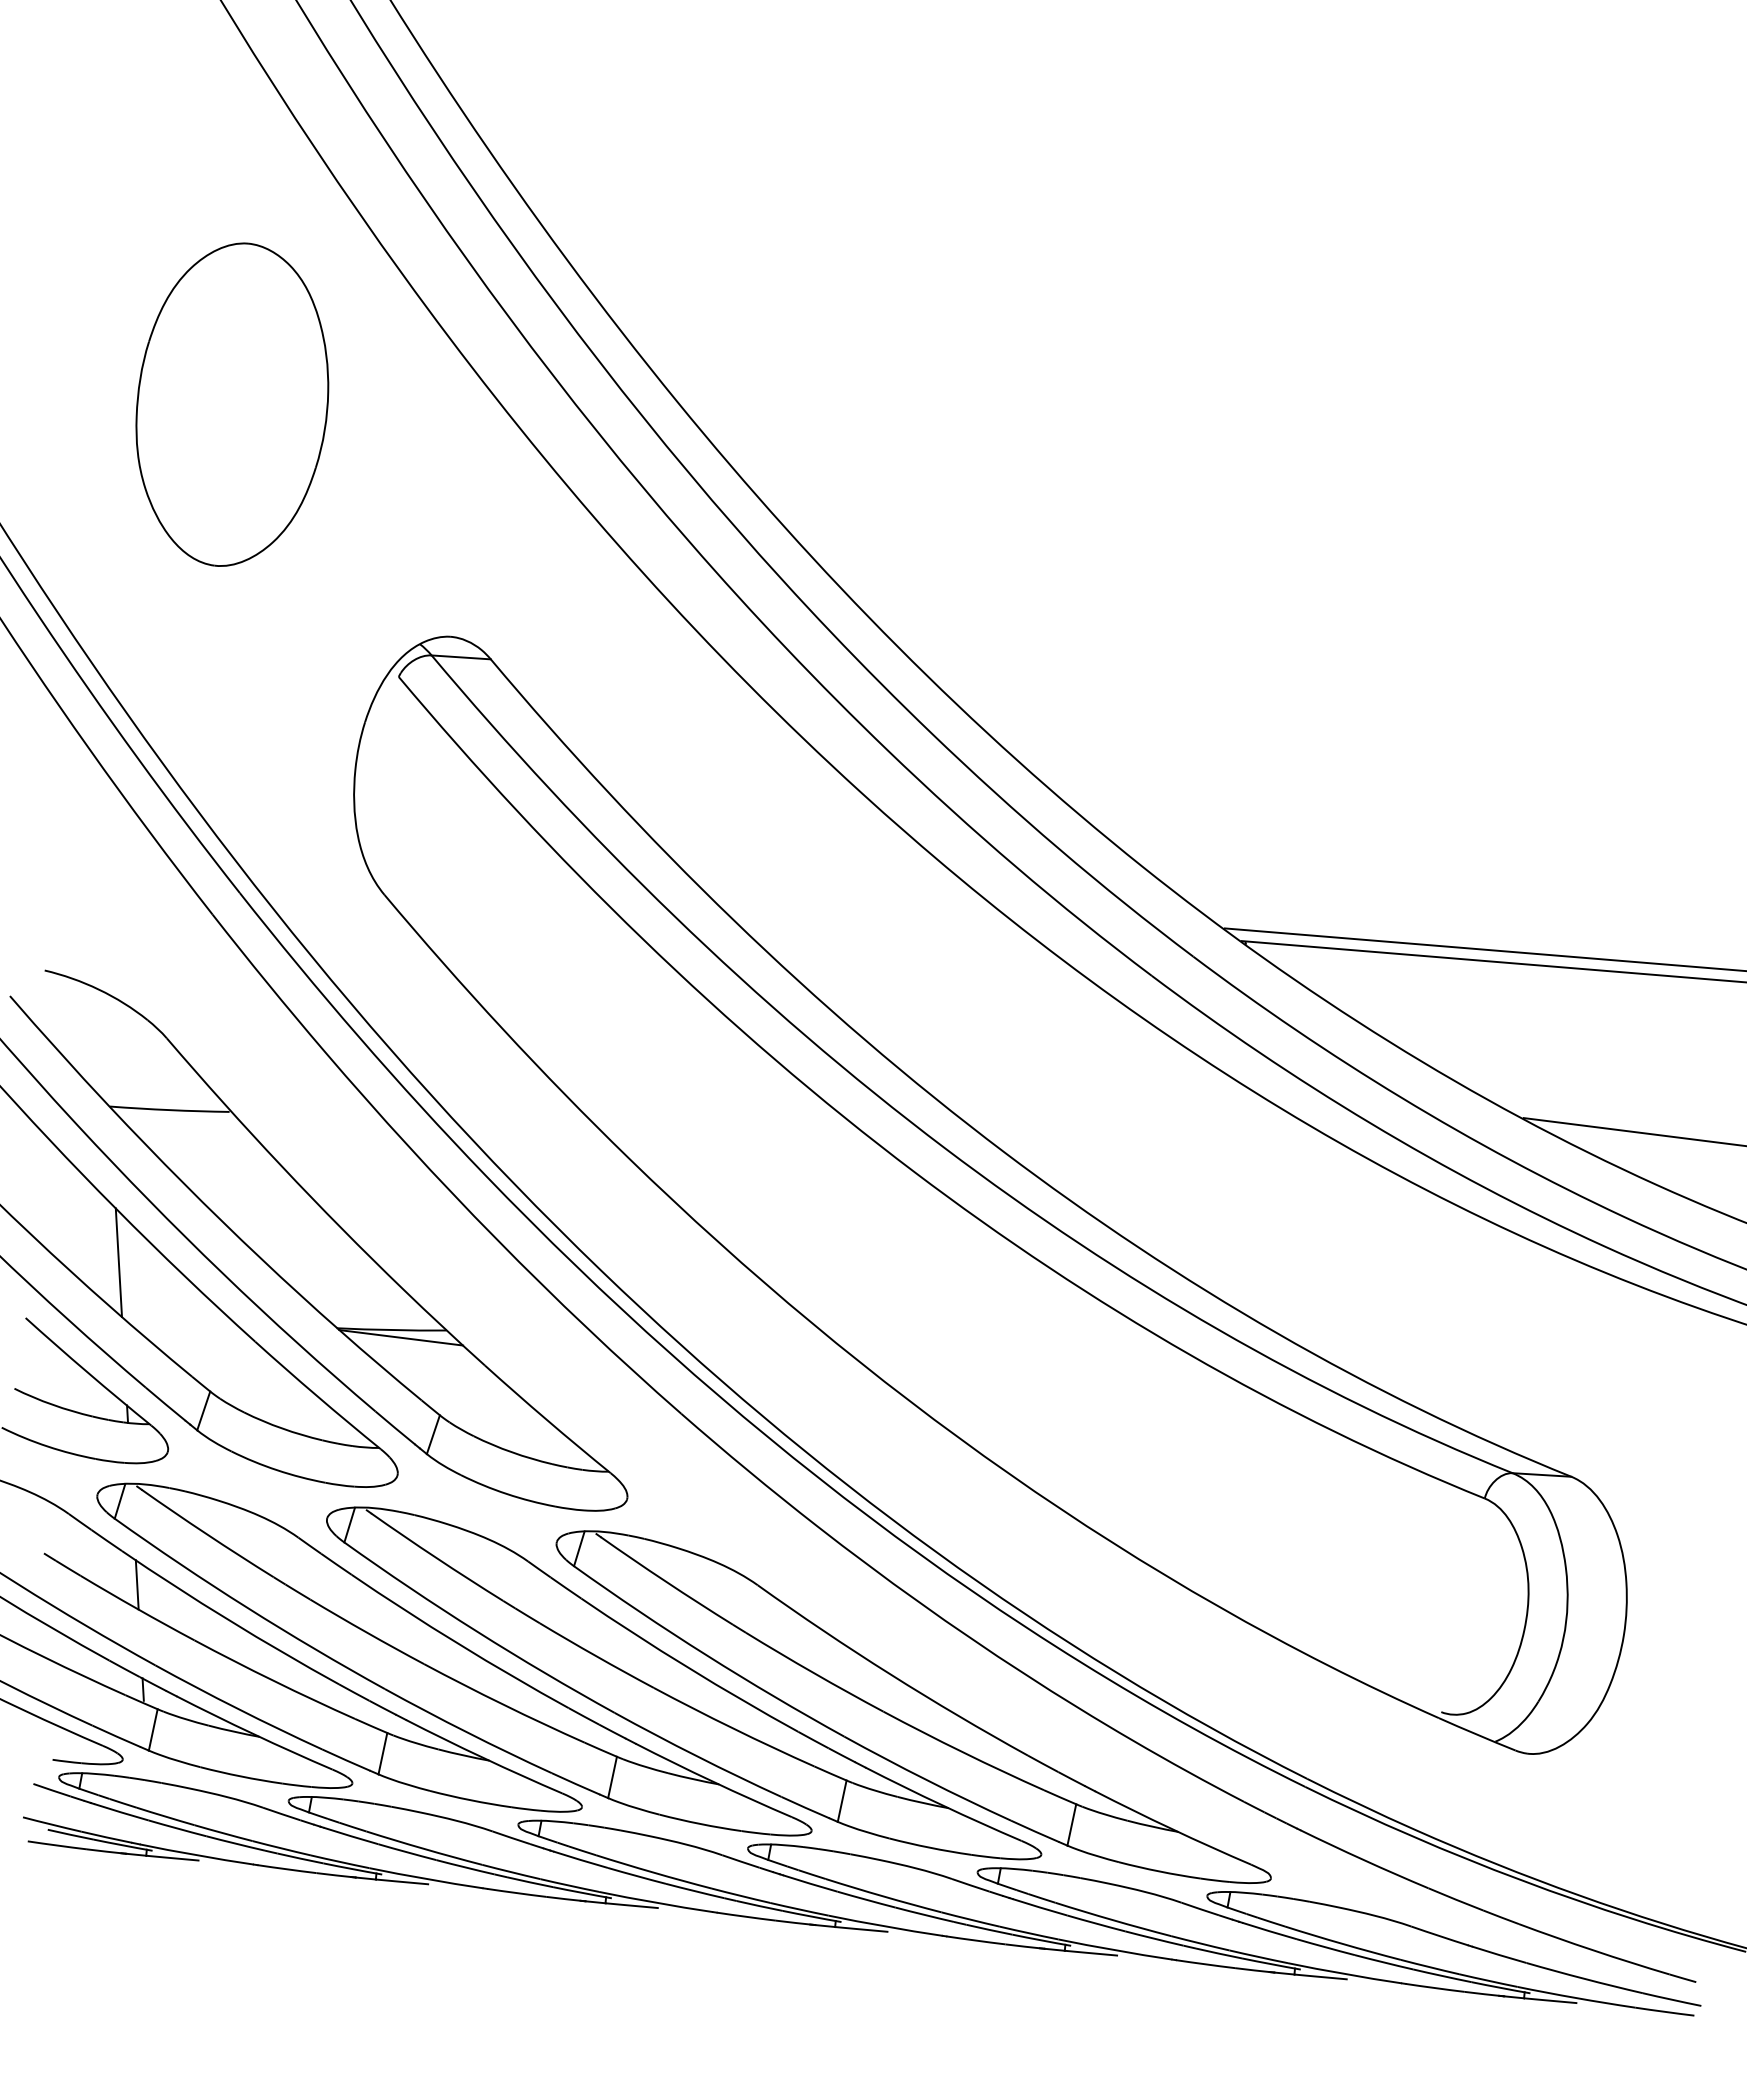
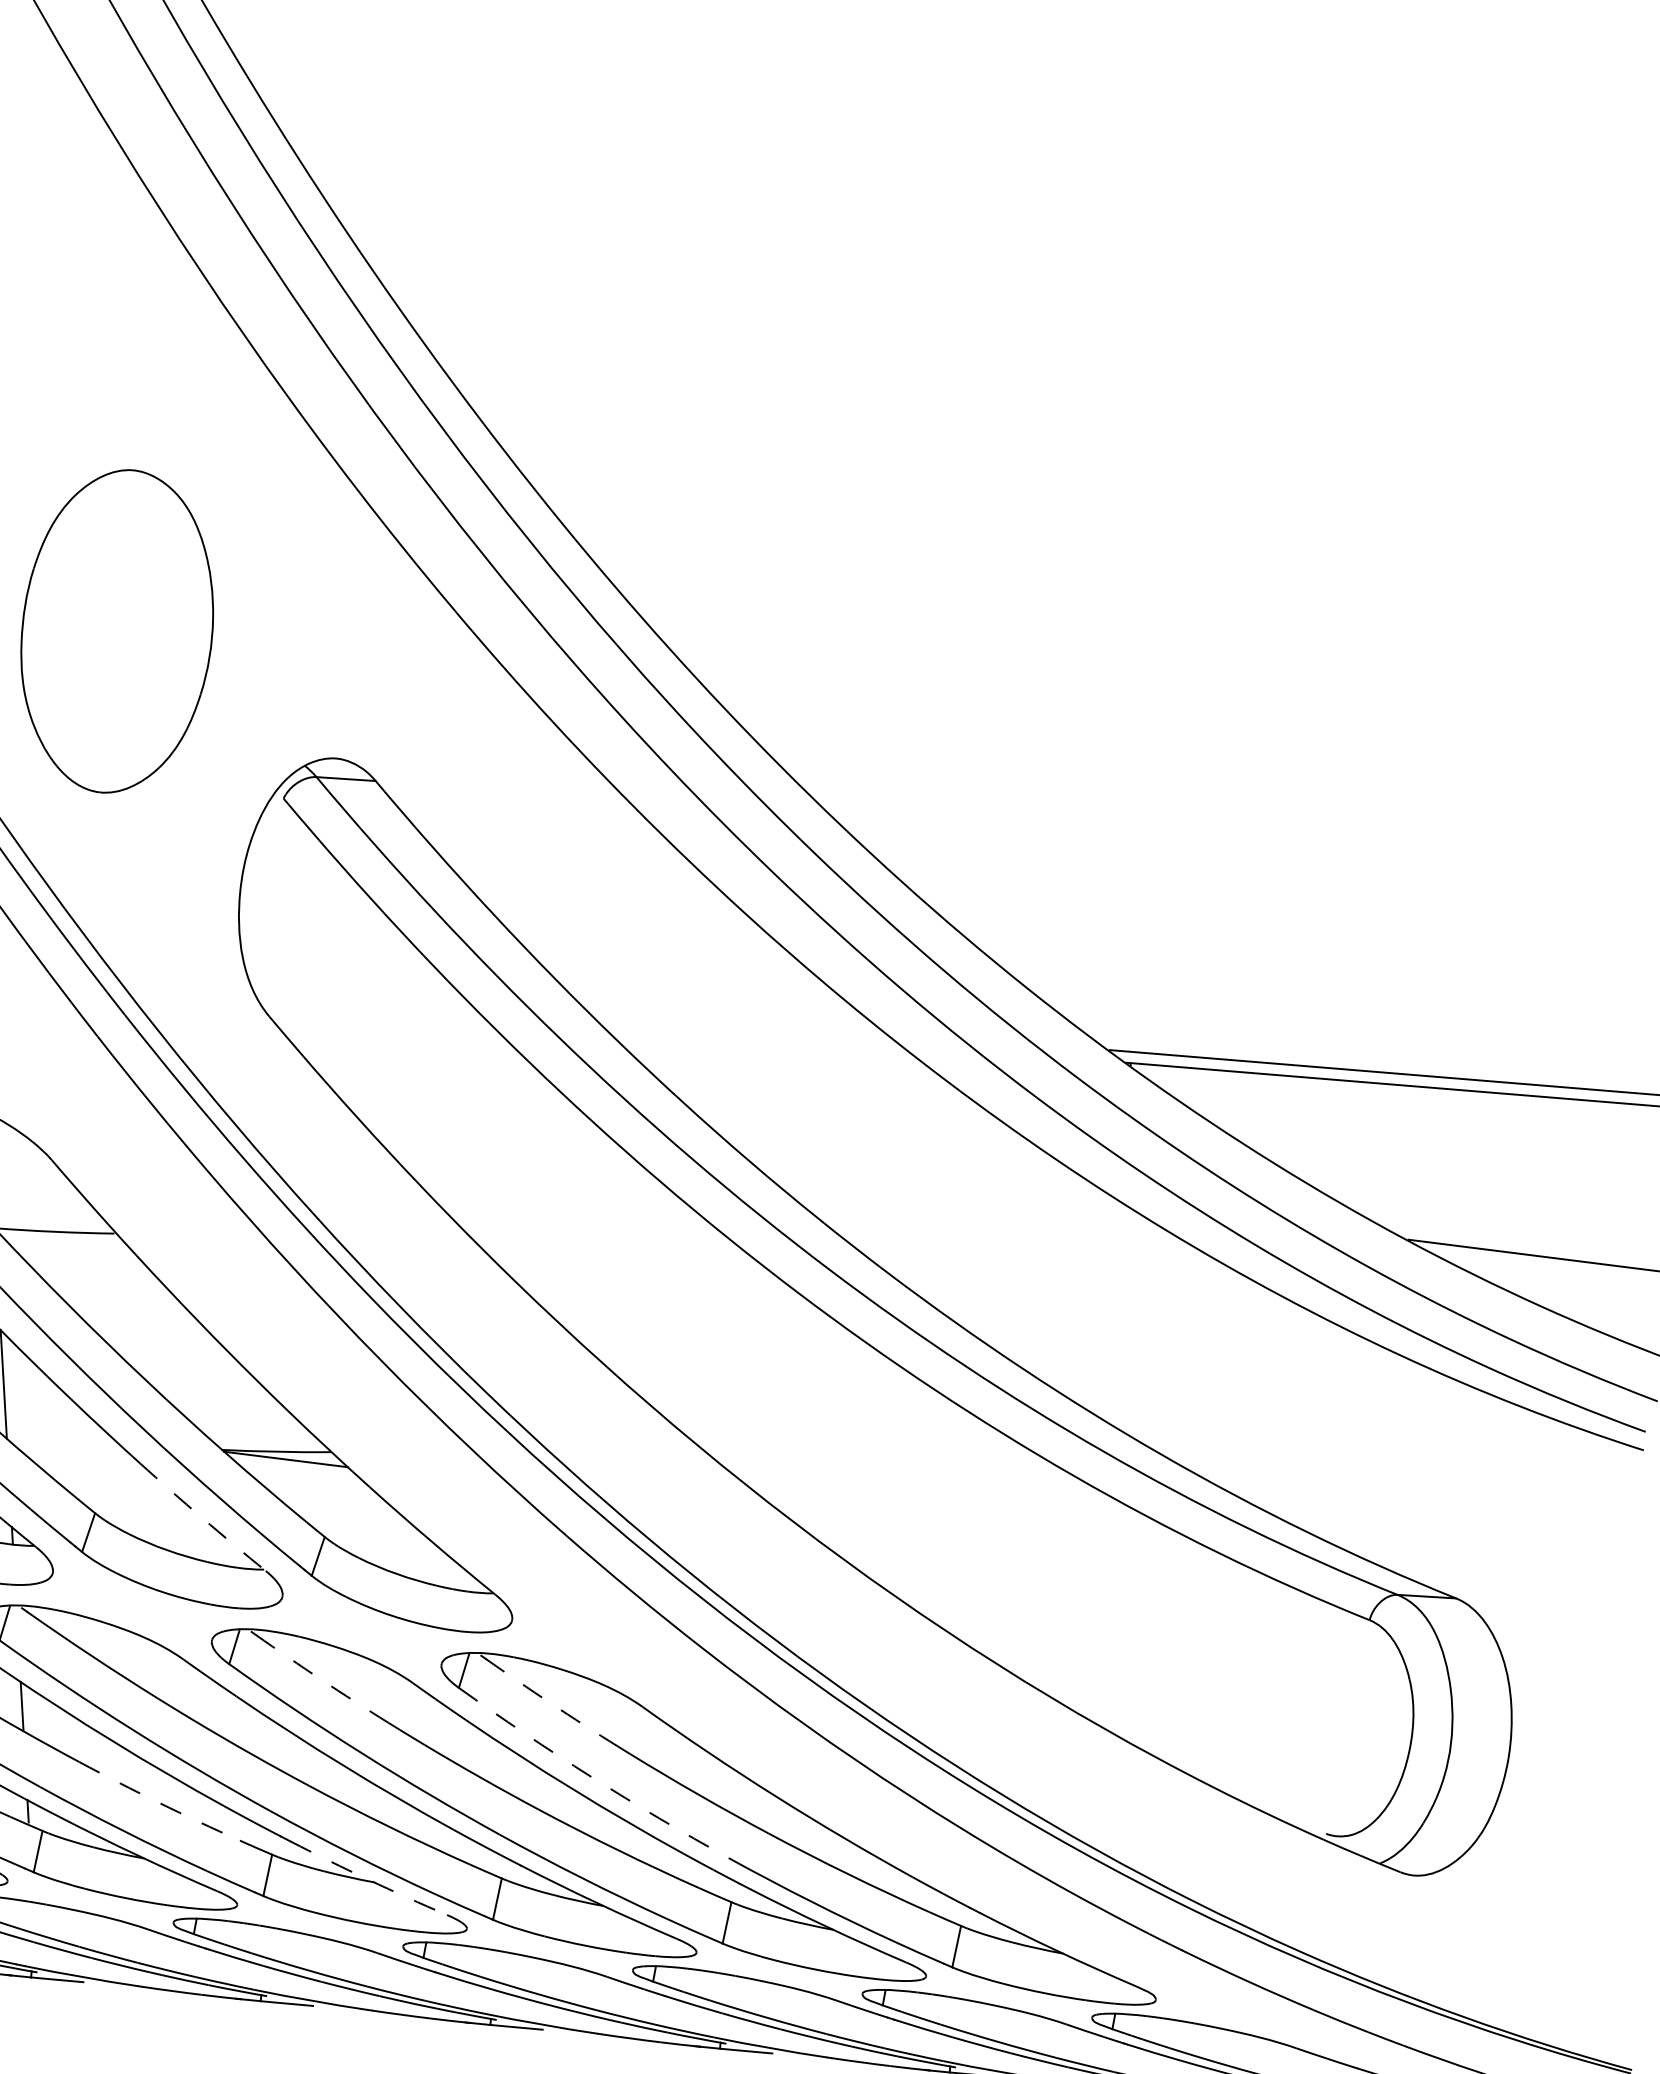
part: (232, 404) -> (117, 631), moved
arc: (317, 1396) -> (202, 1518), solid -> dashed
arc: (436, 1558) -> (321, 1680), solid -> dashed
arc: (666, 1581) -> (551, 1703), solid -> dashed
arc: (706, 1655) -> (591, 1777), solid -> dashed
arc: (274, 1681) -> (159, 1803), solid -> dashed
arc: (483, 1758) -> (368, 1880), solid -> dashed

